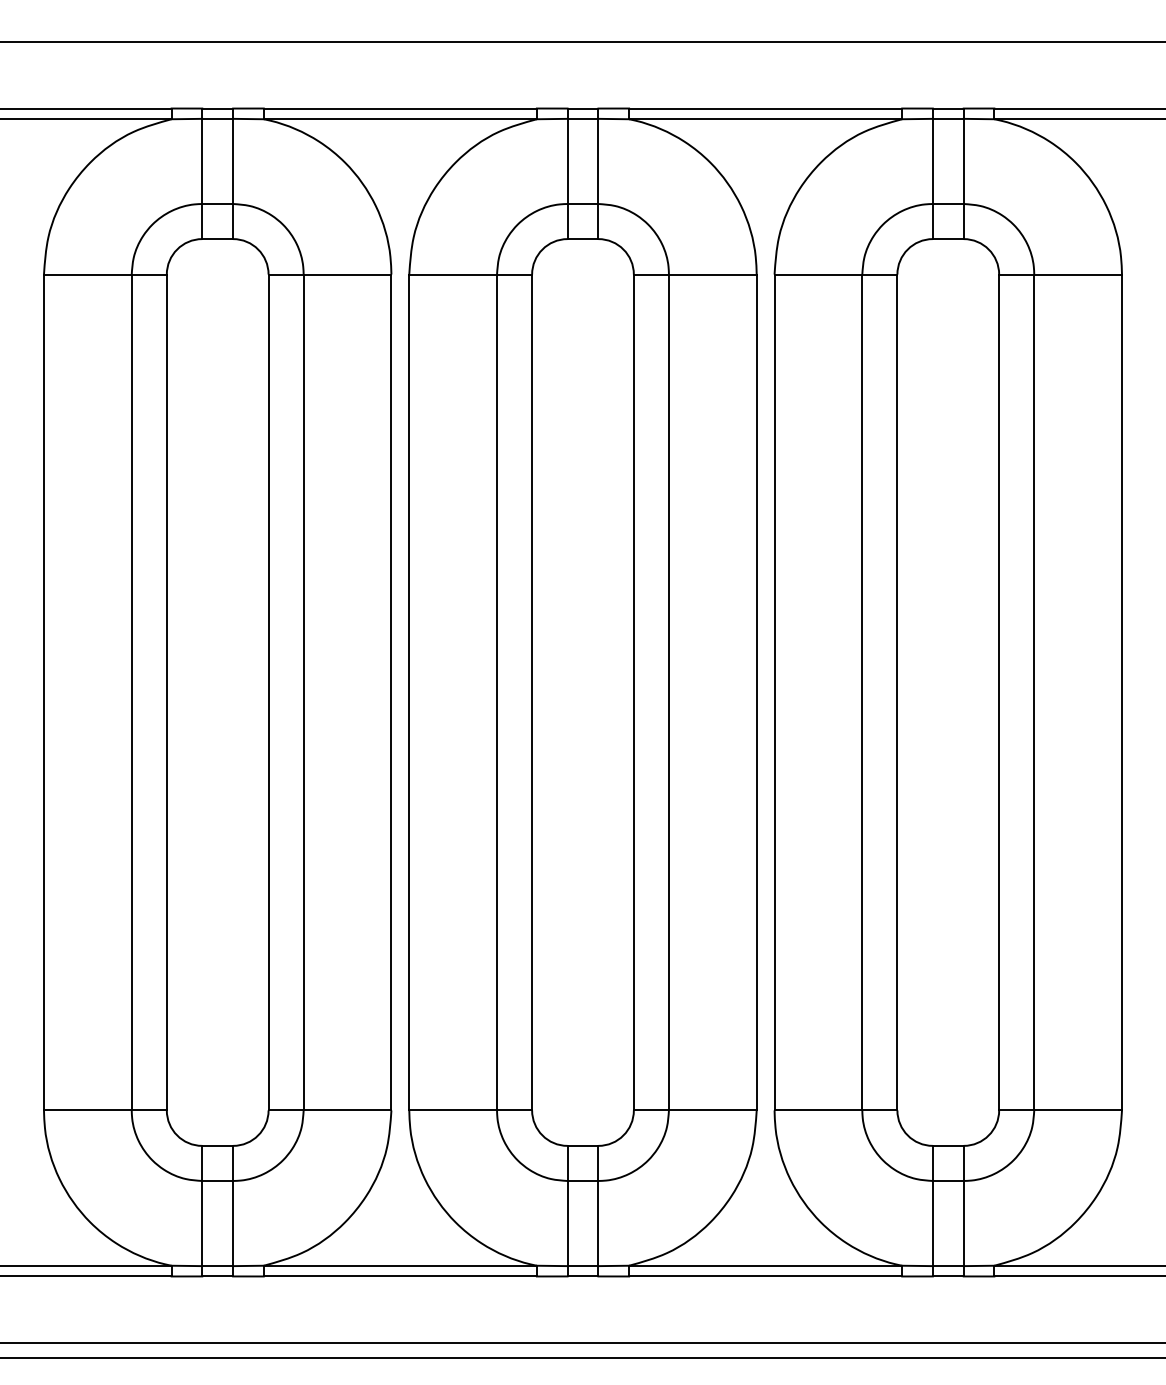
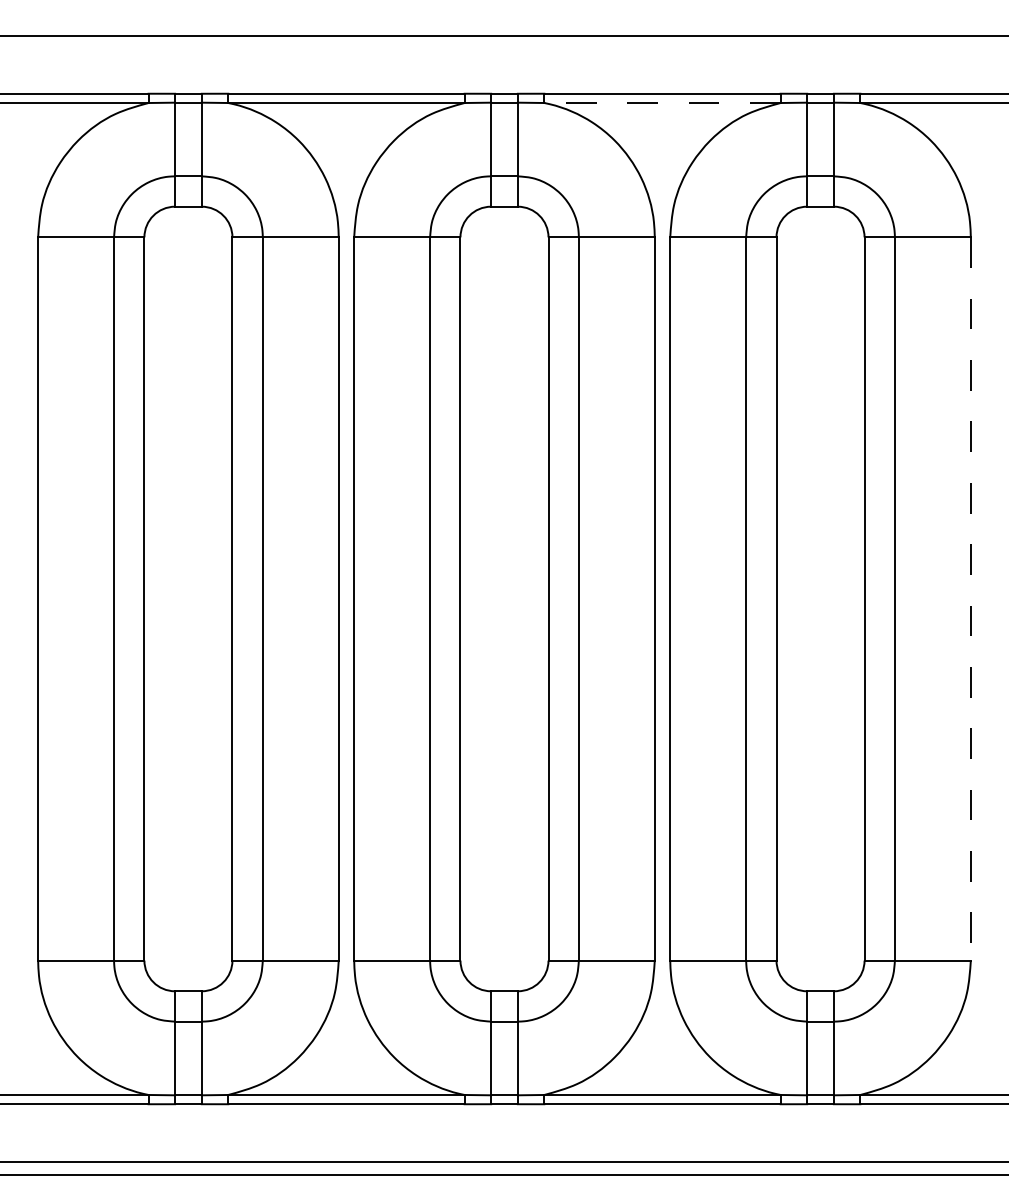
line: (765, 119) -> (662, 103), solid -> dashed
line: (1122, 692) -> (971, 599), solid -> dashed

